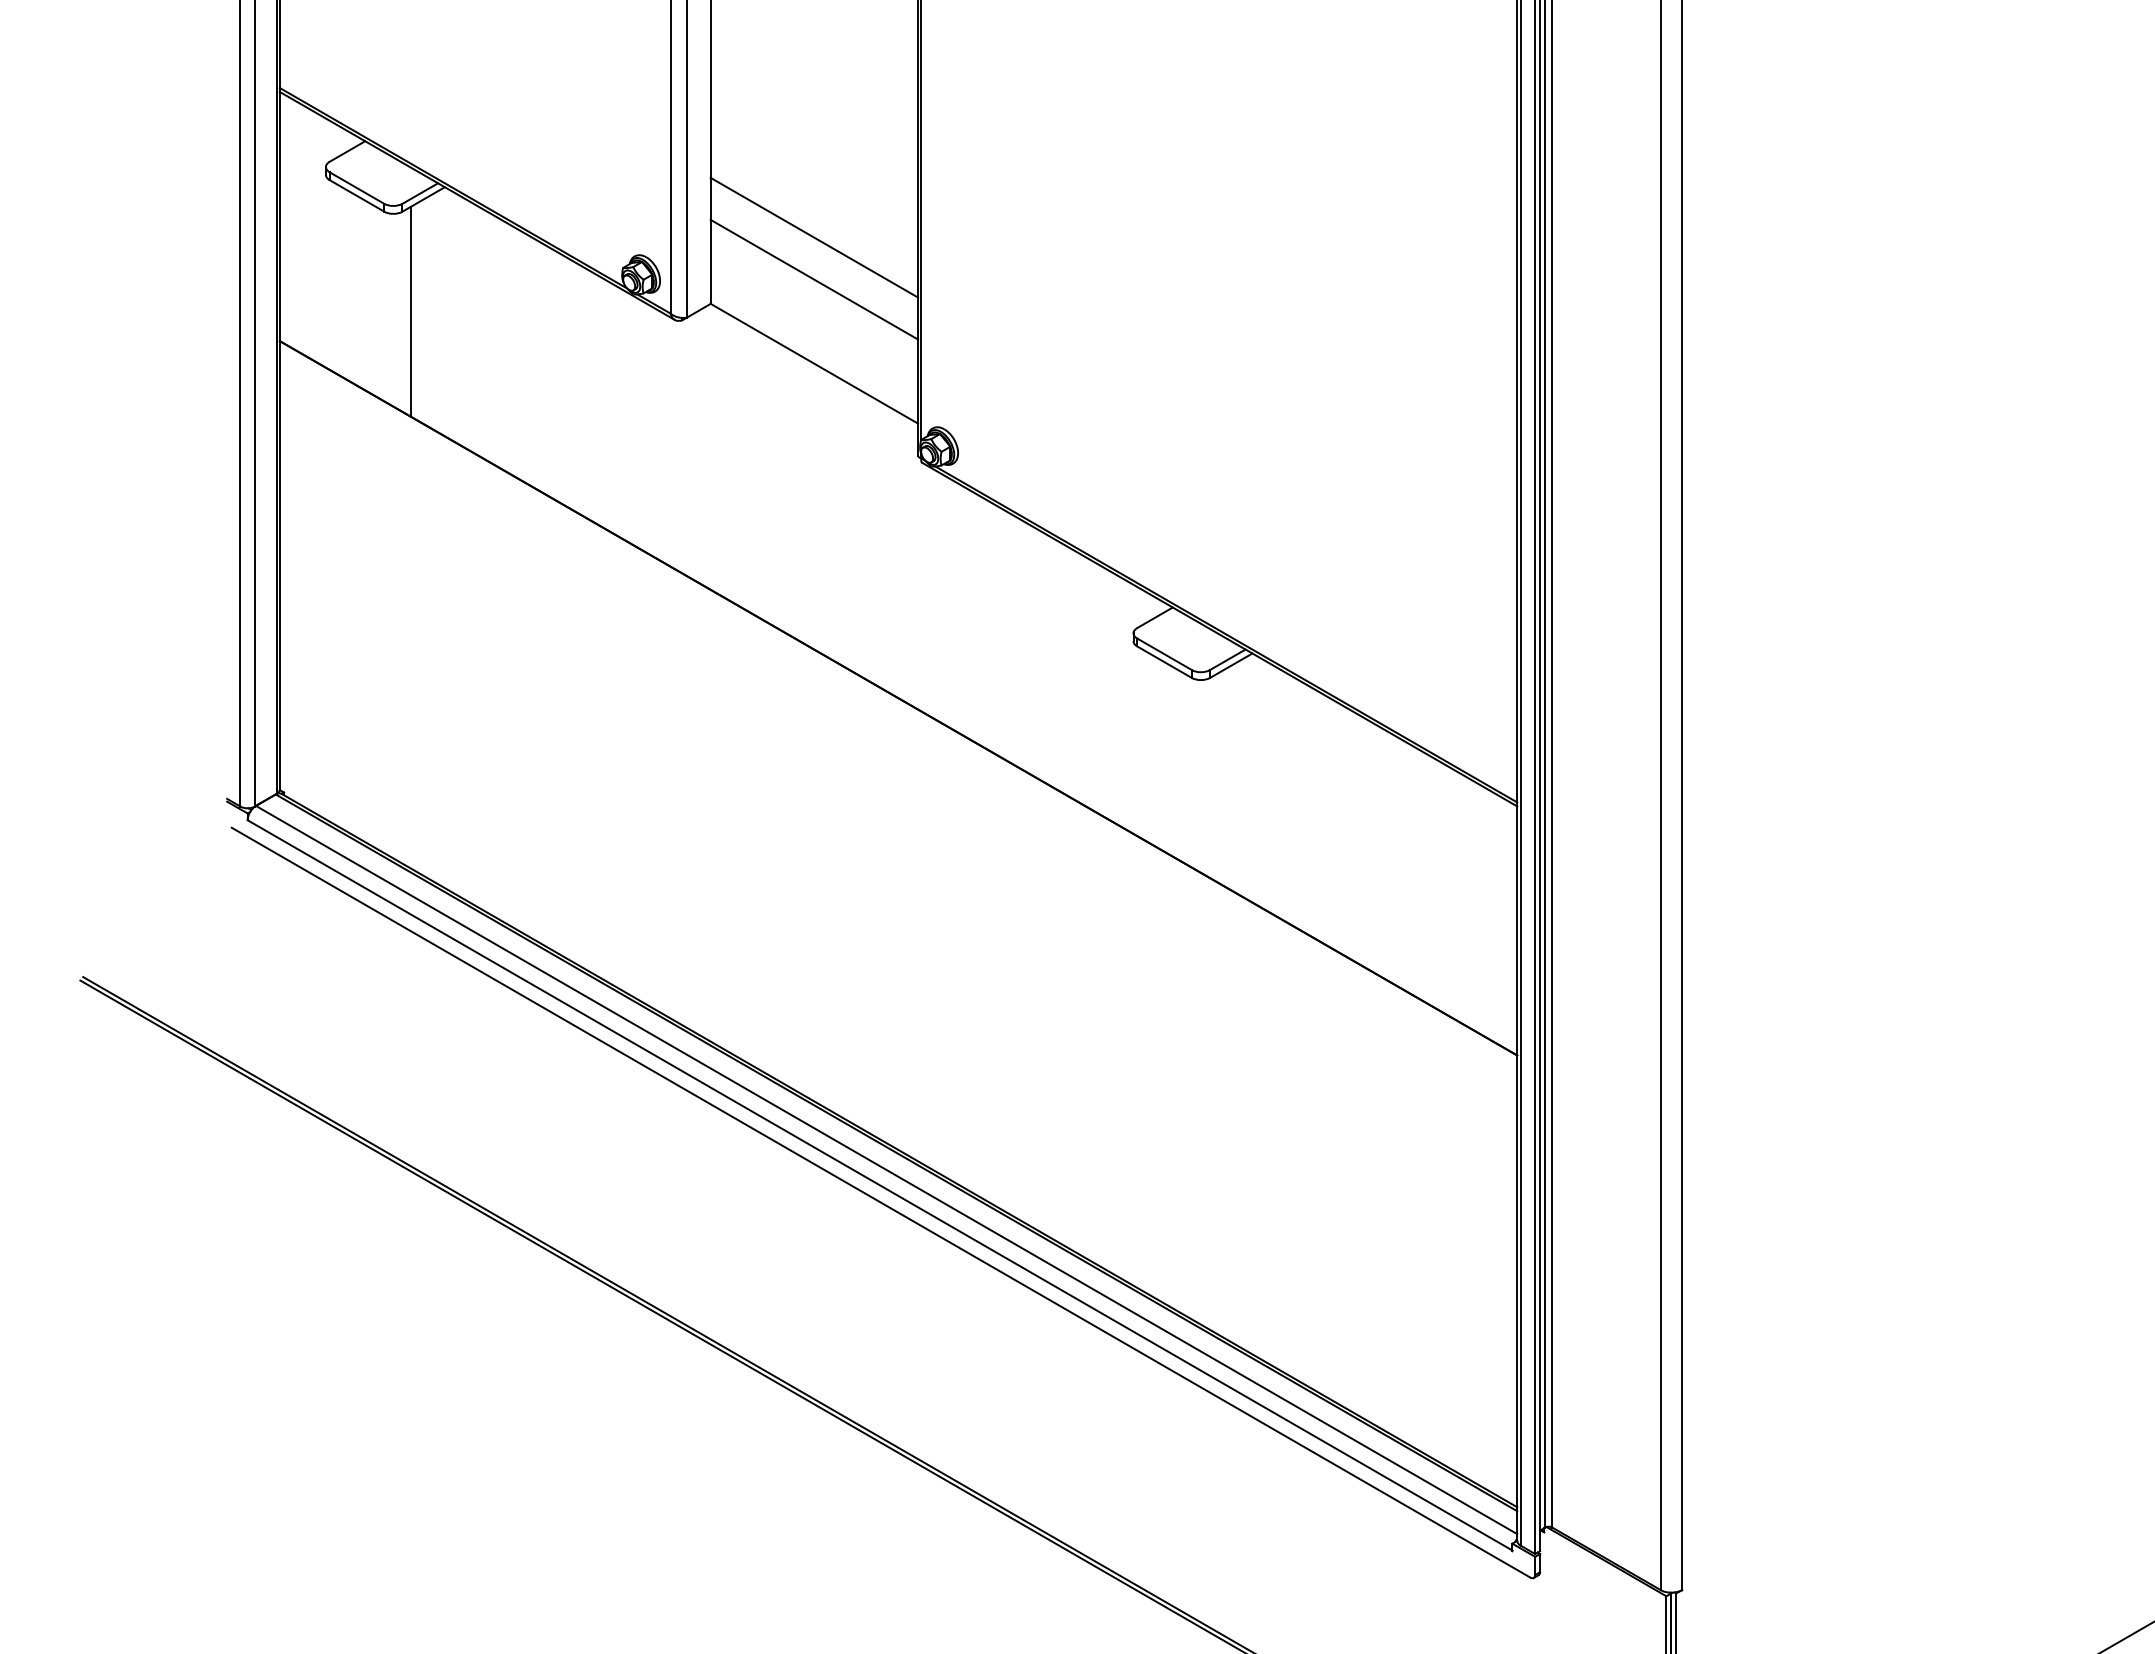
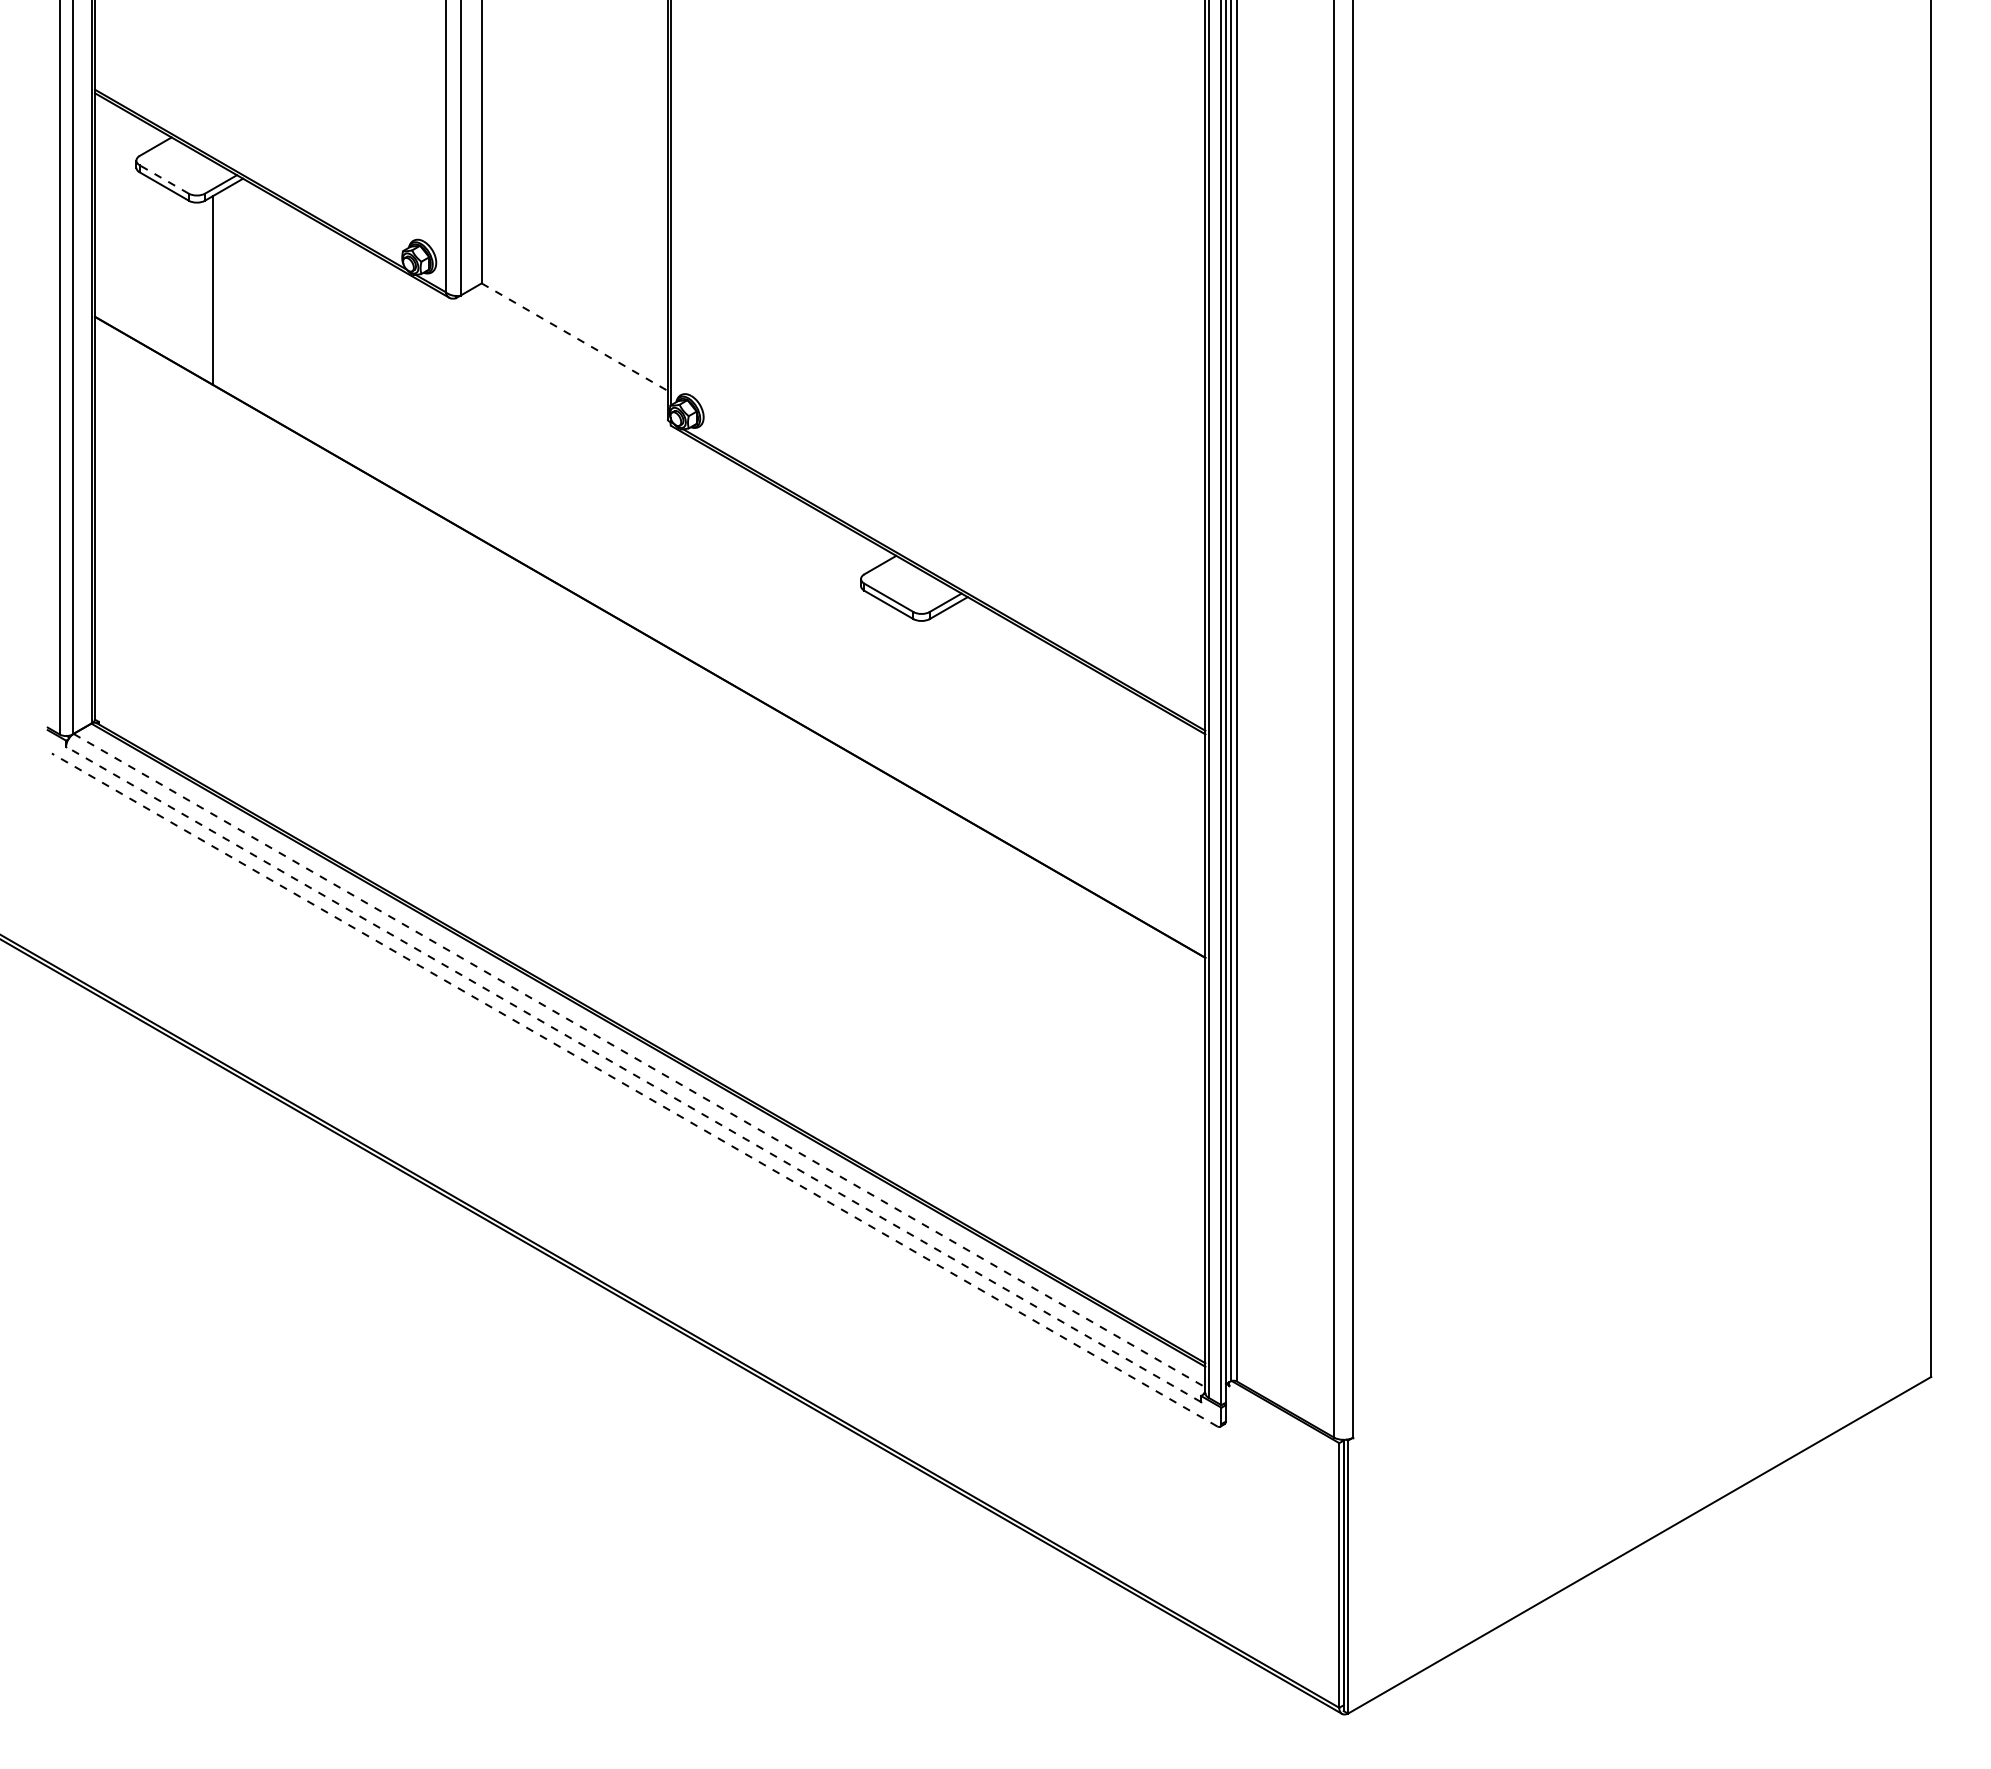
line: (356, 188) -> (163, 179), solid -> dashed
line: (814, 237) -> (574, 223), removed
line: (814, 279) -> (574, 261), removed
line: (815, 364) -> (575, 337), solid -> dashed
line: (886, 1169) -> (639, 1060), solid -> dashed
line: (879, 1185) -> (633, 1074), solid -> dashed
line: (881, 1202) -> (634, 1089), solid -> dashed

